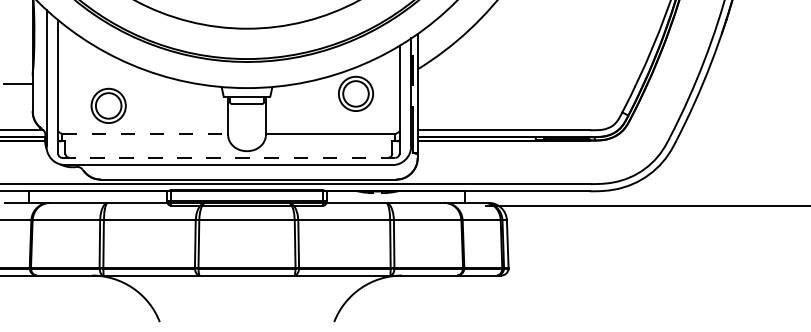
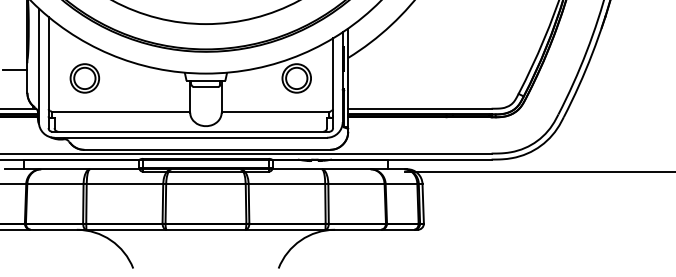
part: (108, 105) -> (84, 78), moved
line: (145, 134) -> (121, 112), dashed -> solid
line: (228, 157) -> (190, 131), dashed -> solid

